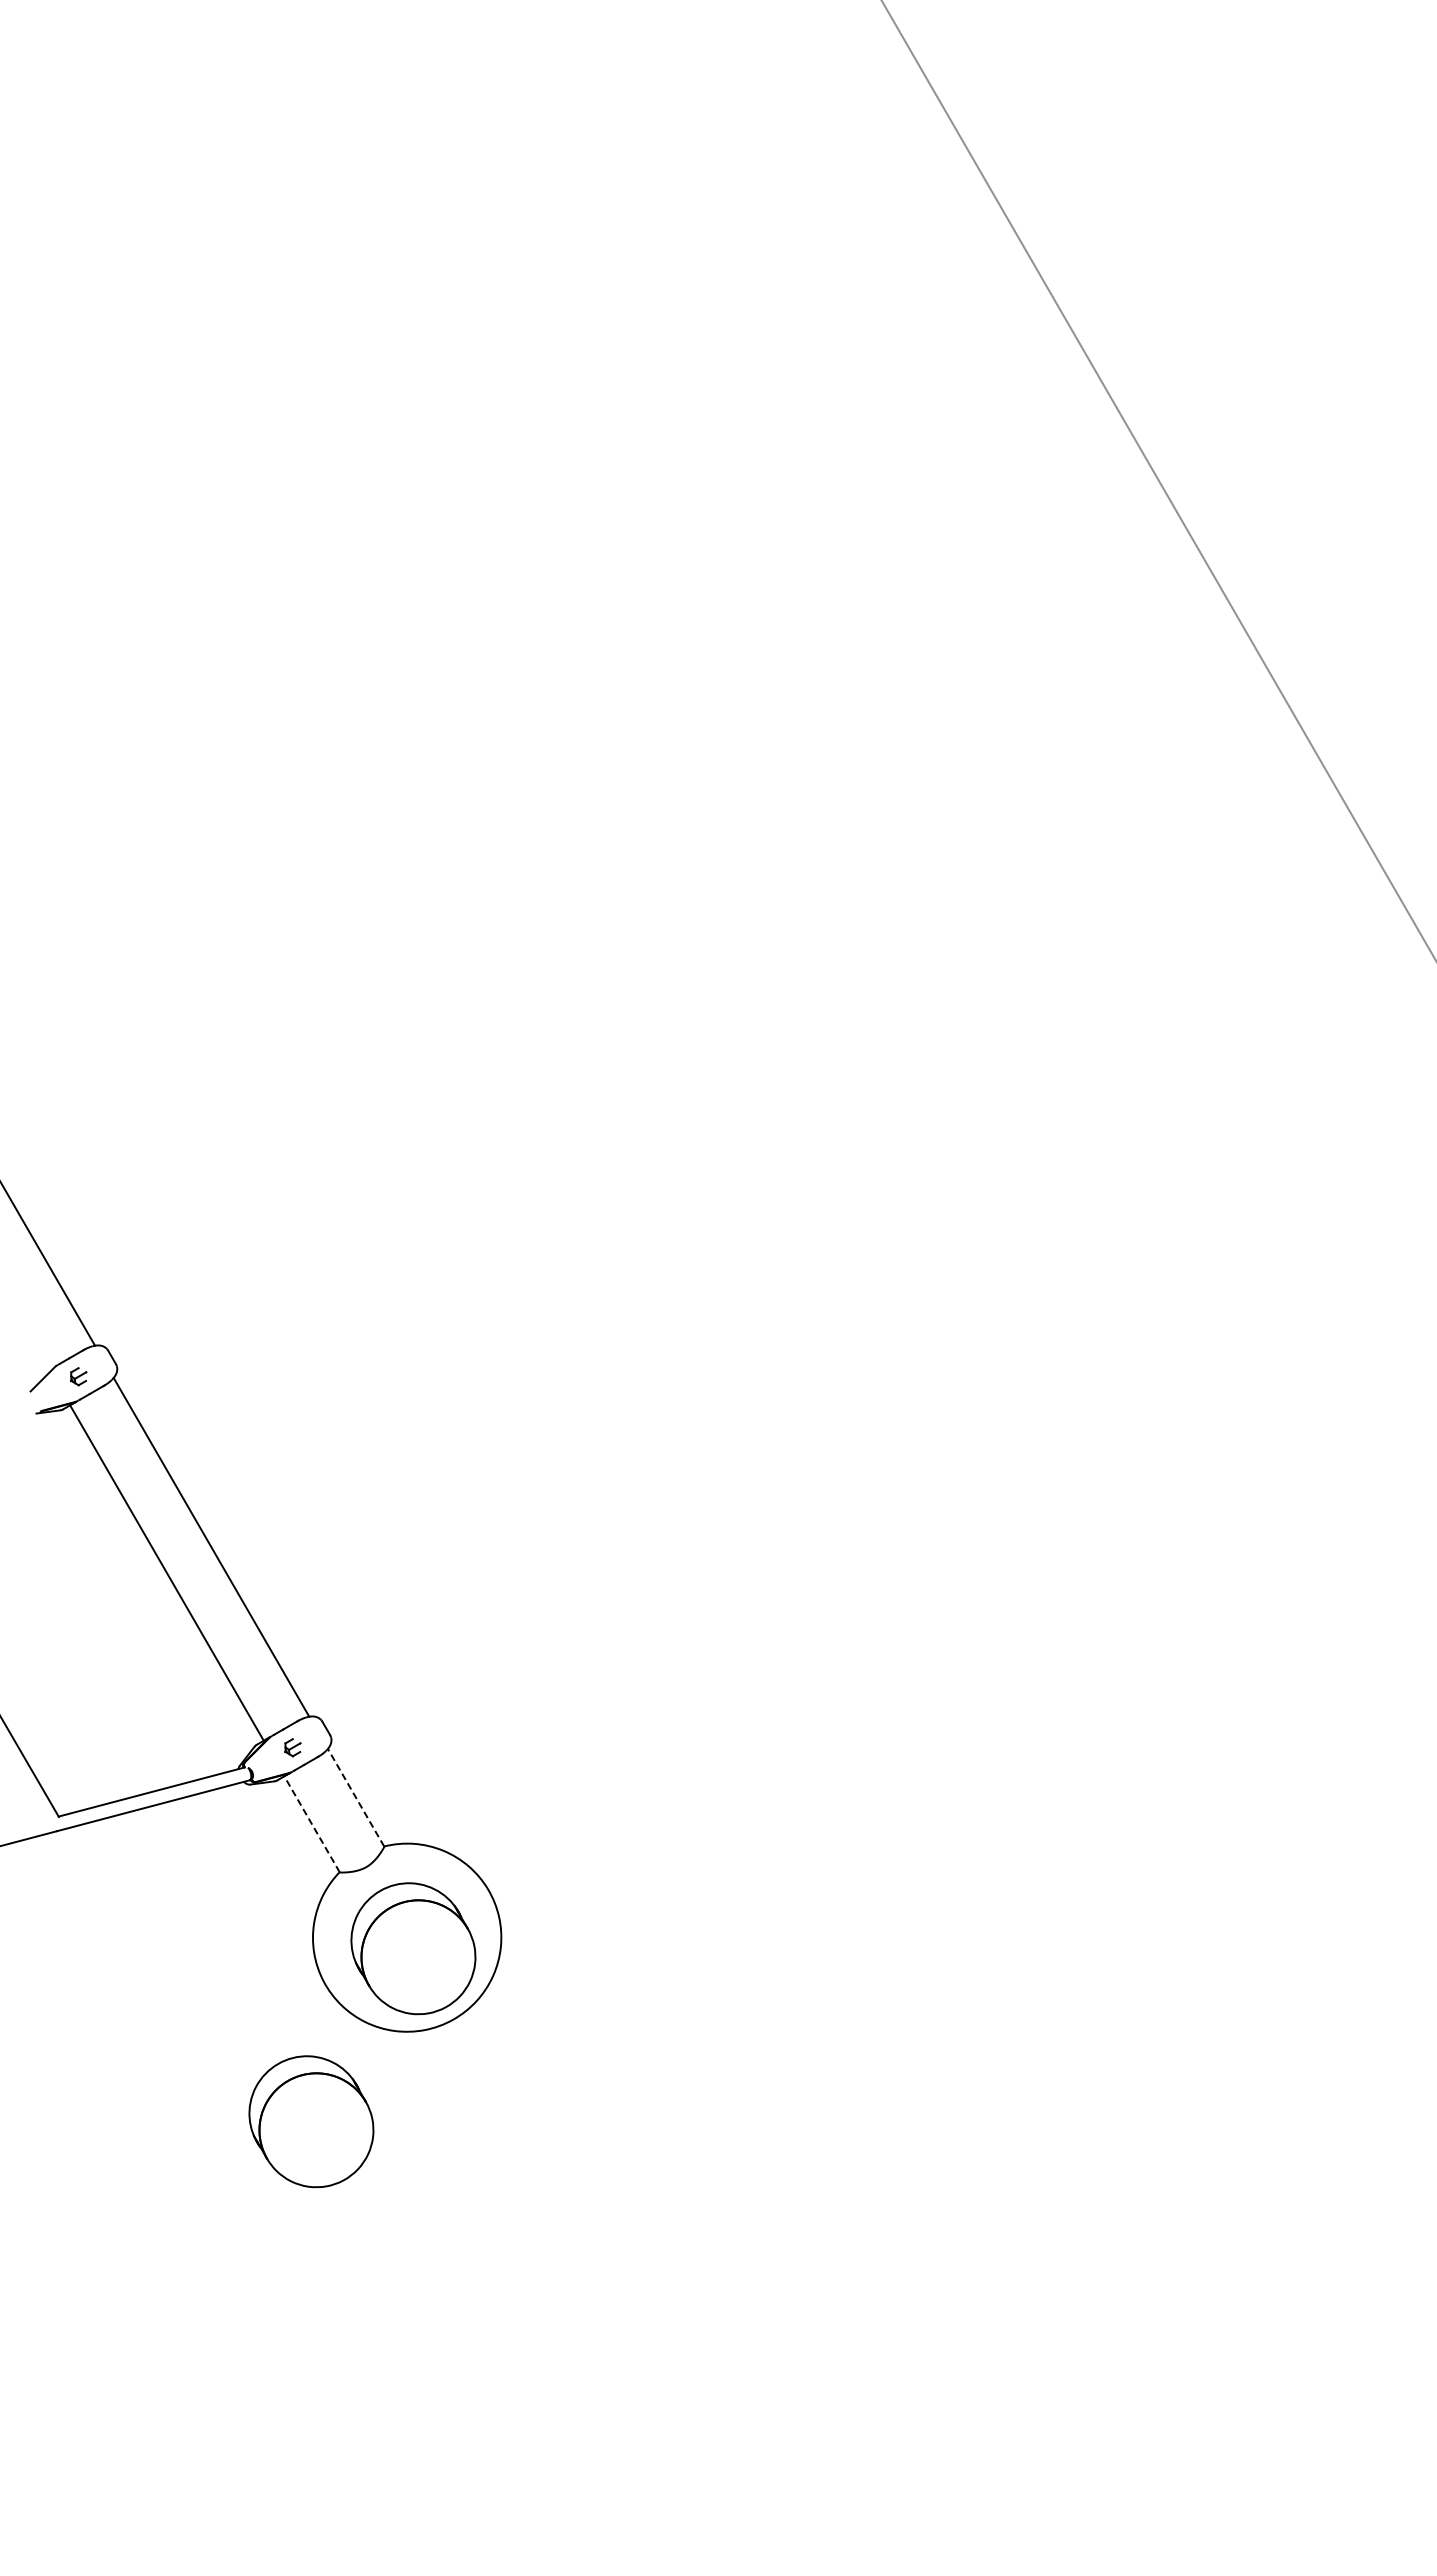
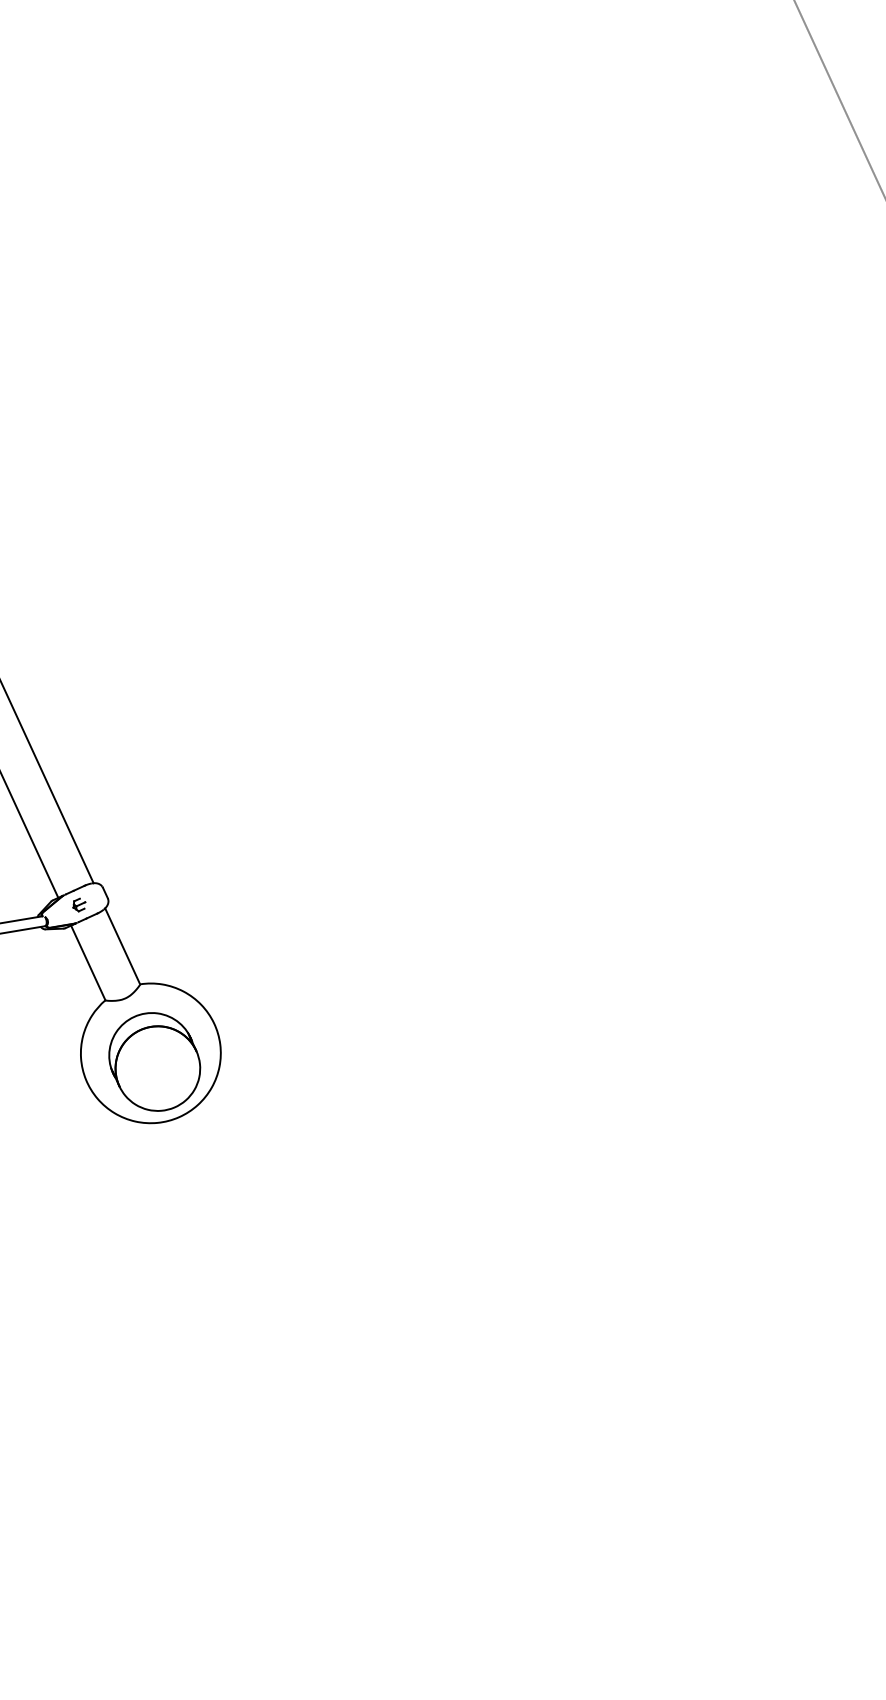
line: (355, 1797) -> (122, 946), dashed -> solid
line: (311, 1823) -> (87, 962), dashed -> solid
part: (311, 2121) -> (67, 1182), removed

